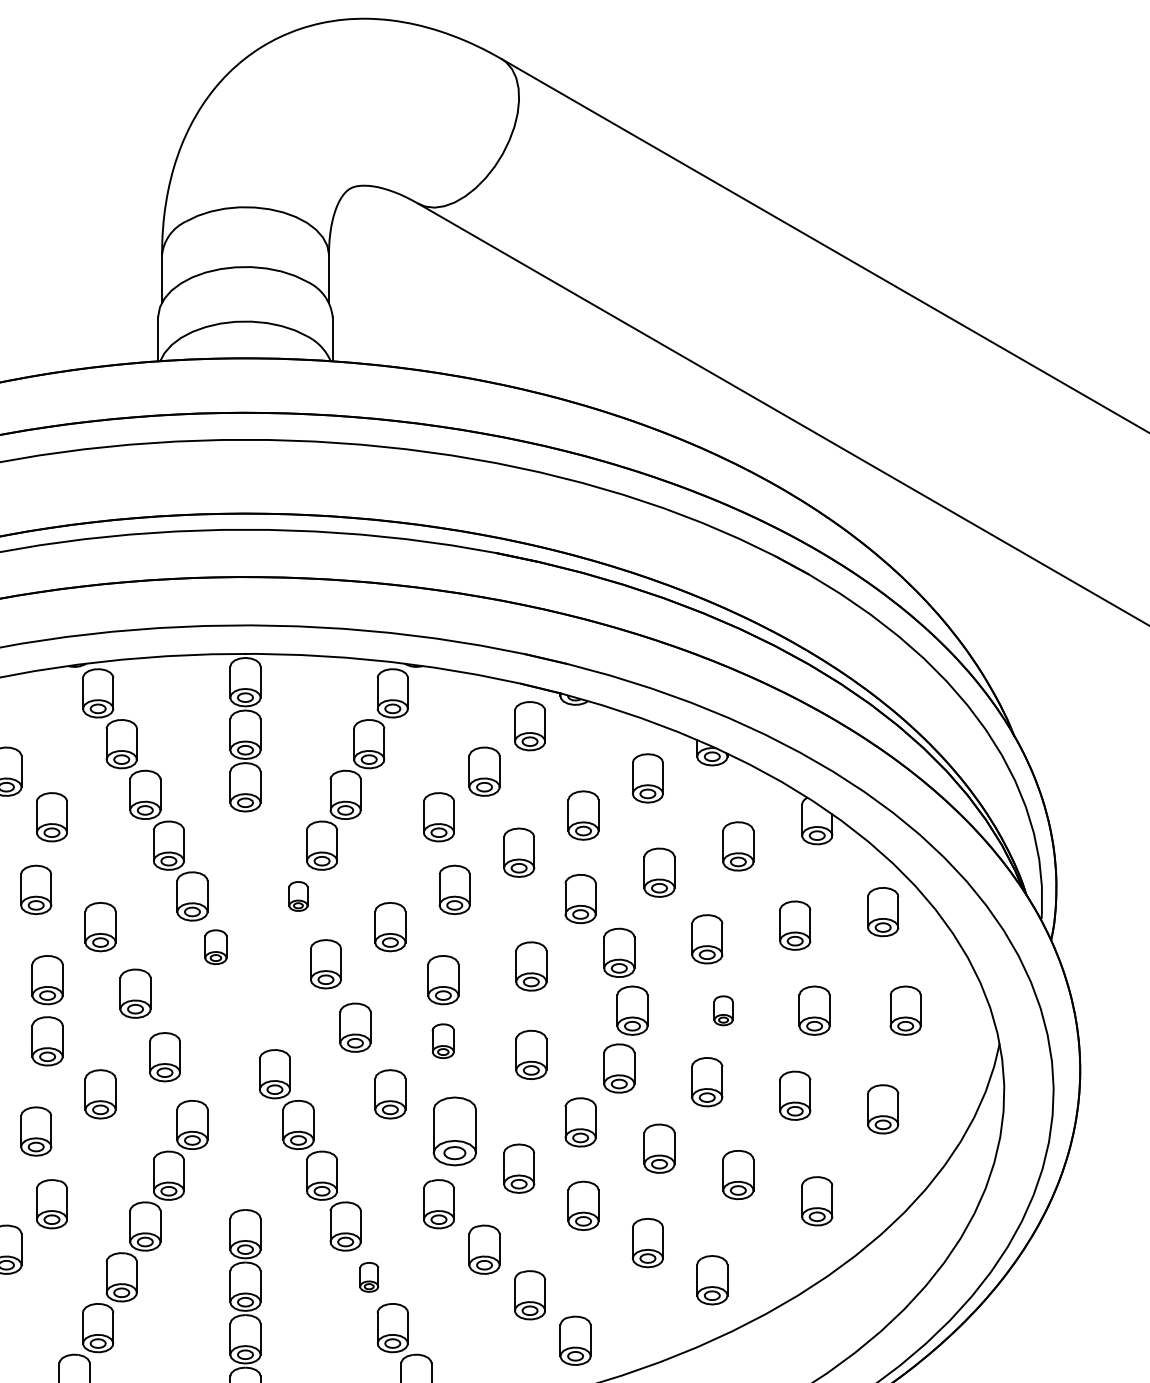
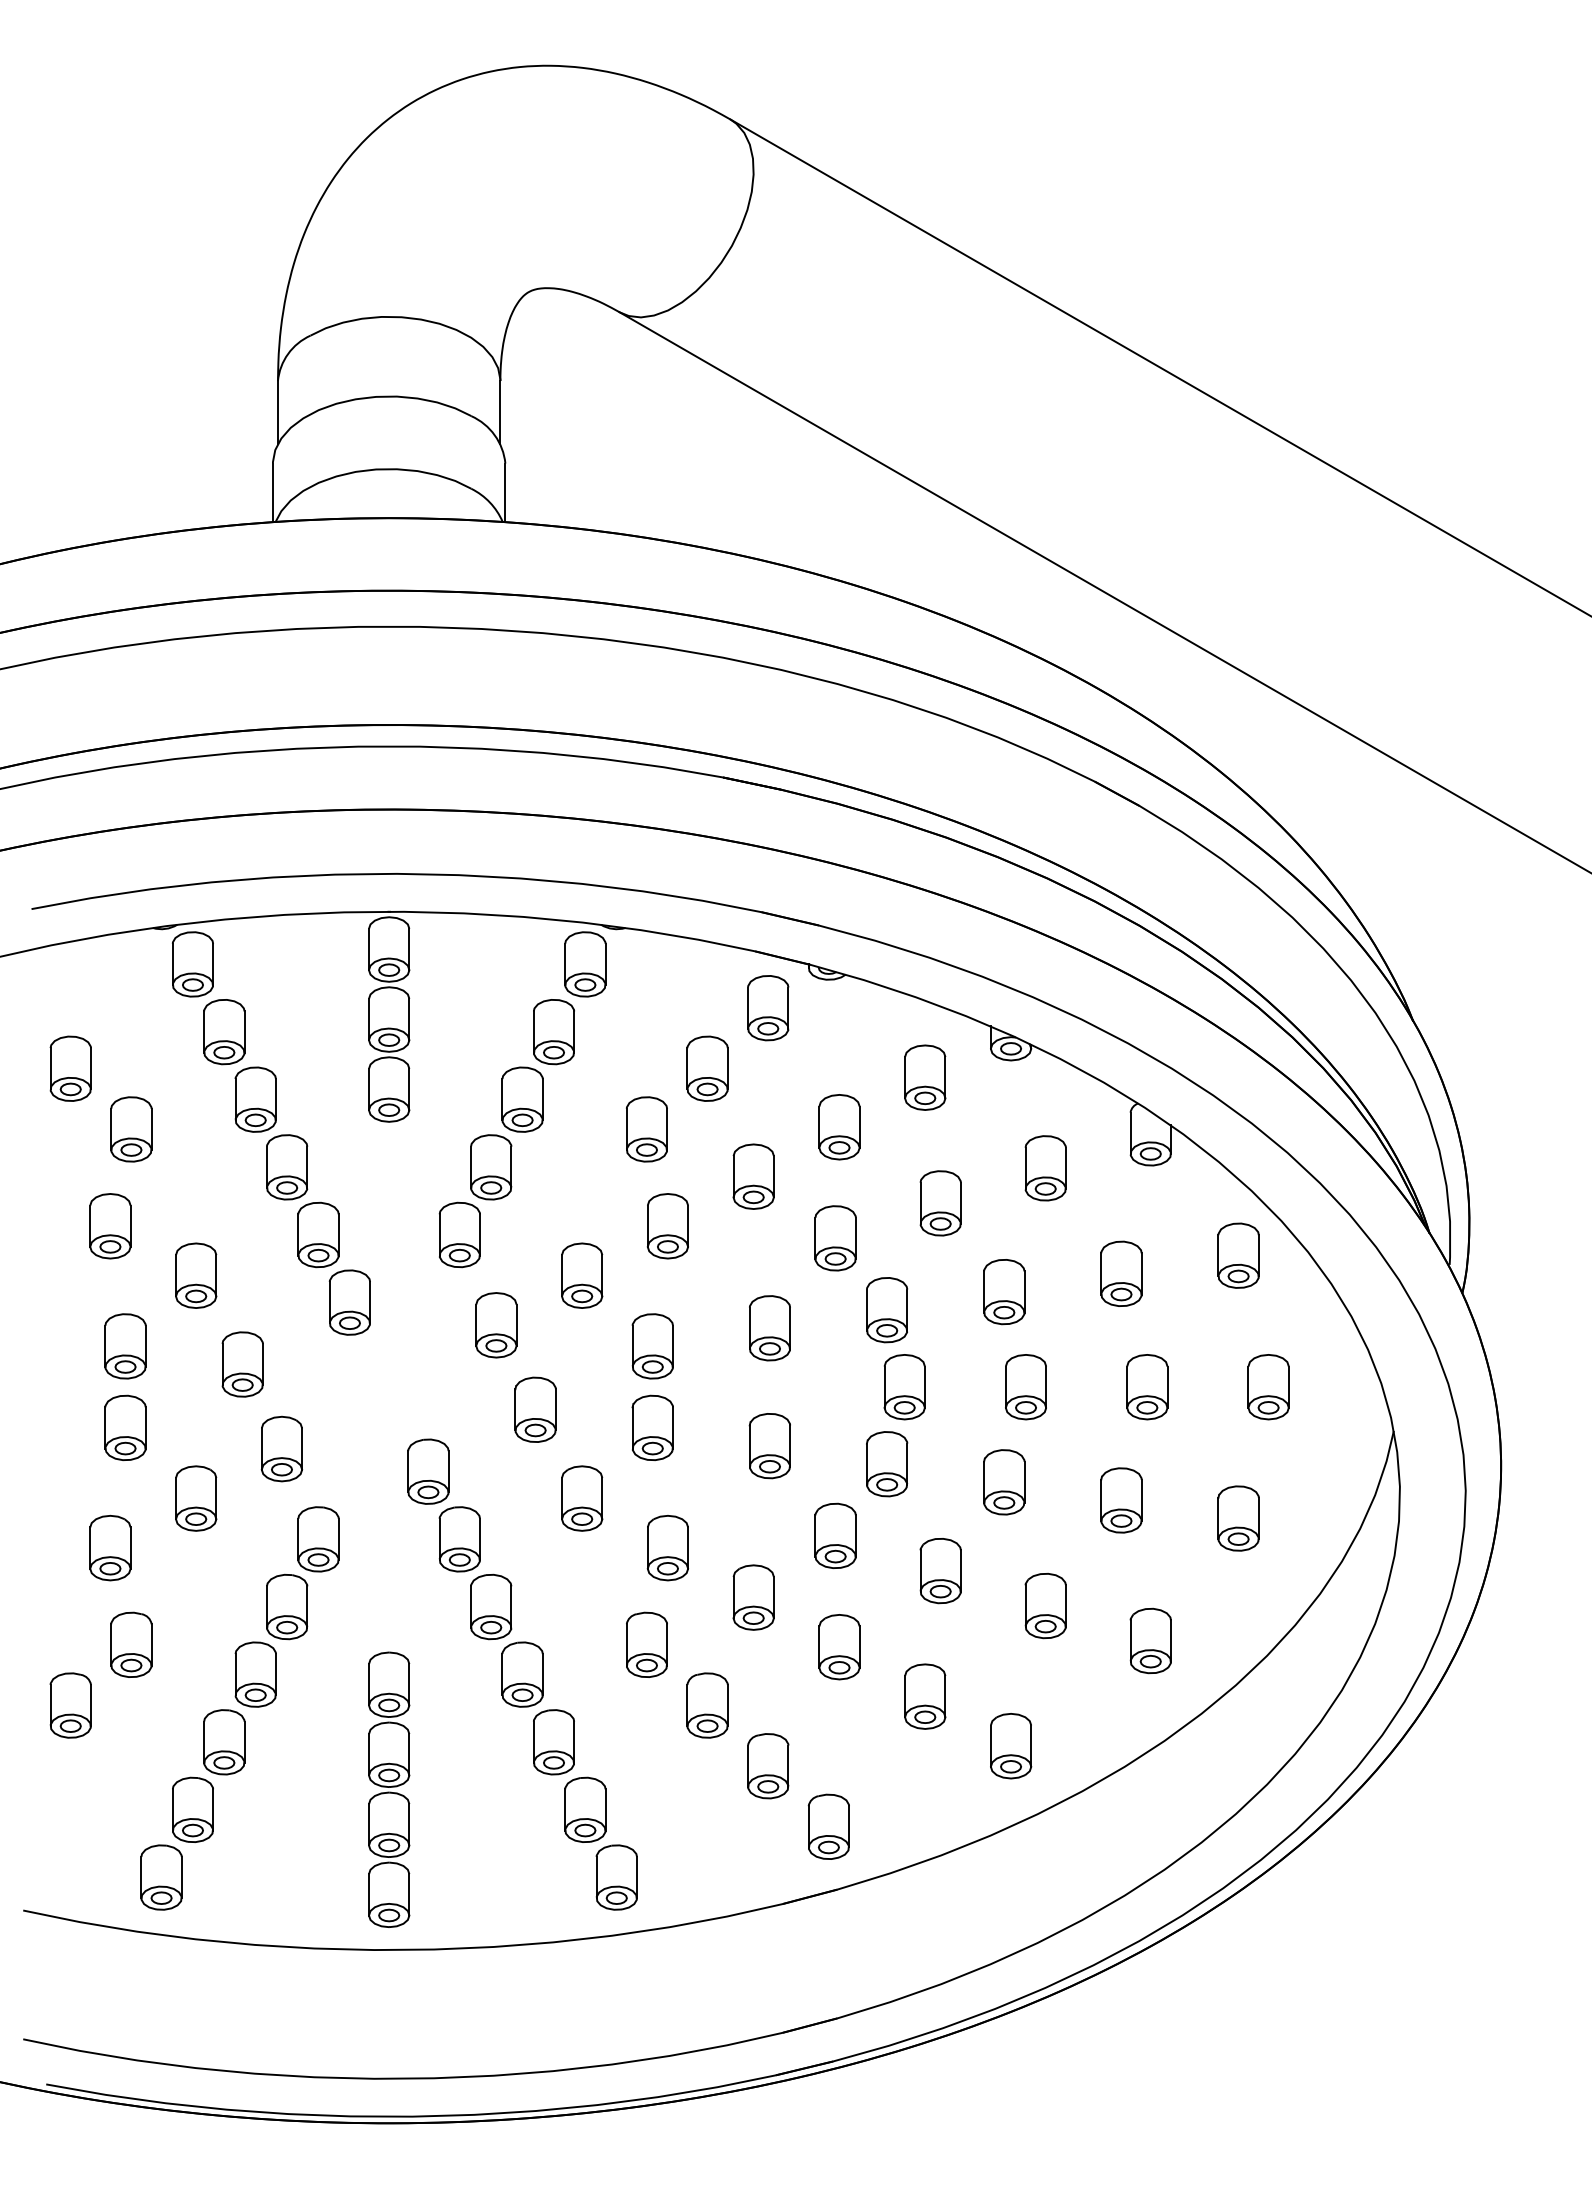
part: (298, 896) -> (459, 1234), size x1.67
part: (215, 947) -> (349, 1302), size x1.43
part: (723, 1010) -> (1025, 1387), size x1.67
part: (443, 1041) -> (652, 1427), size x1.43
part: (454, 1131) -> (667, 1548), size x0.71
part: (368, 1277) -> (553, 1742), size x1.67

